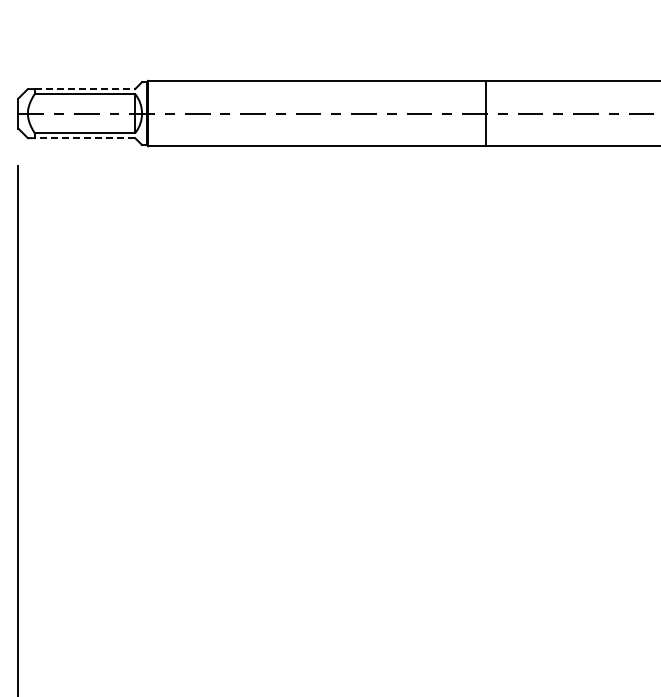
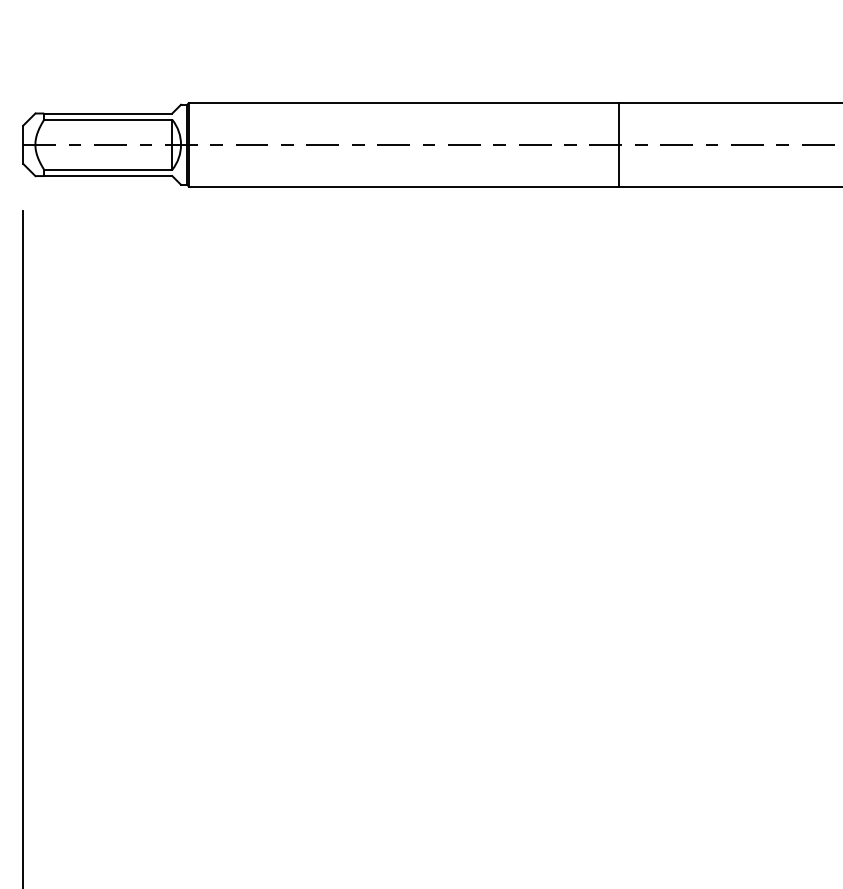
line: (85, 89) -> (108, 114), dashed -> solid
line: (84, 138) -> (107, 176), dashed -> solid

